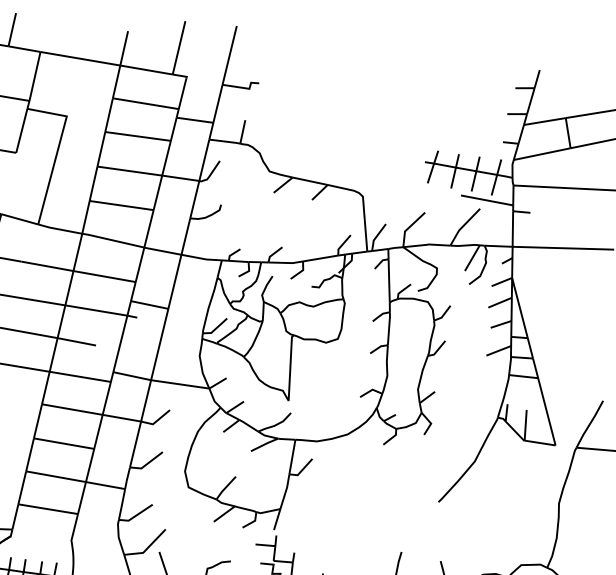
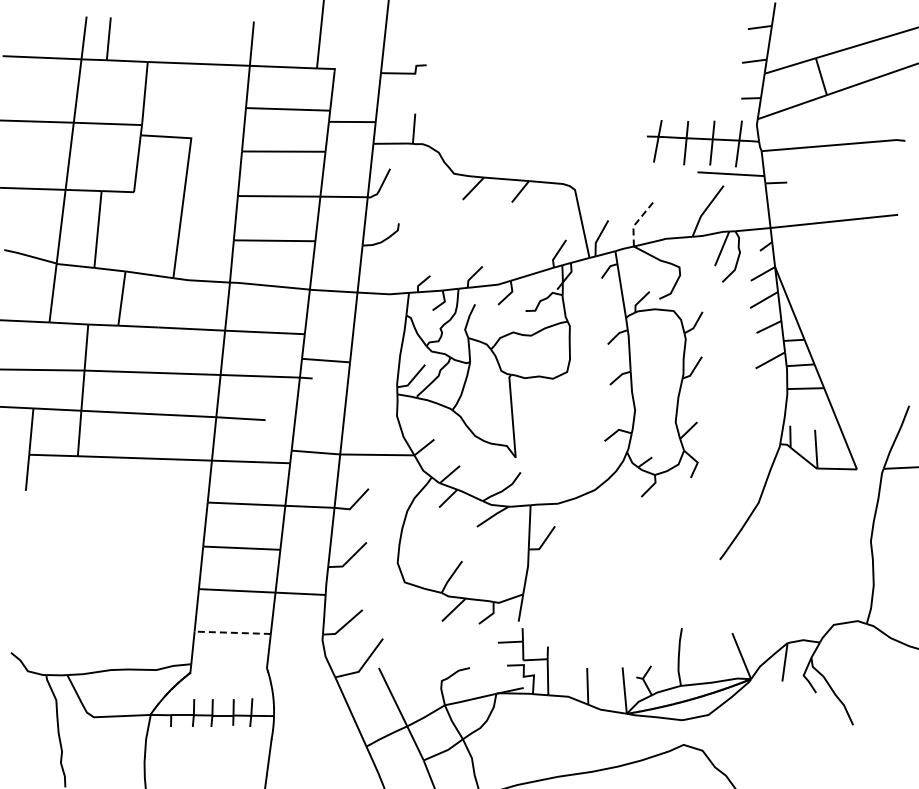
line: (408, 227) -> (637, 221), solid -> dashed
line: (48, 508) -> (232, 632), solid -> dashed

